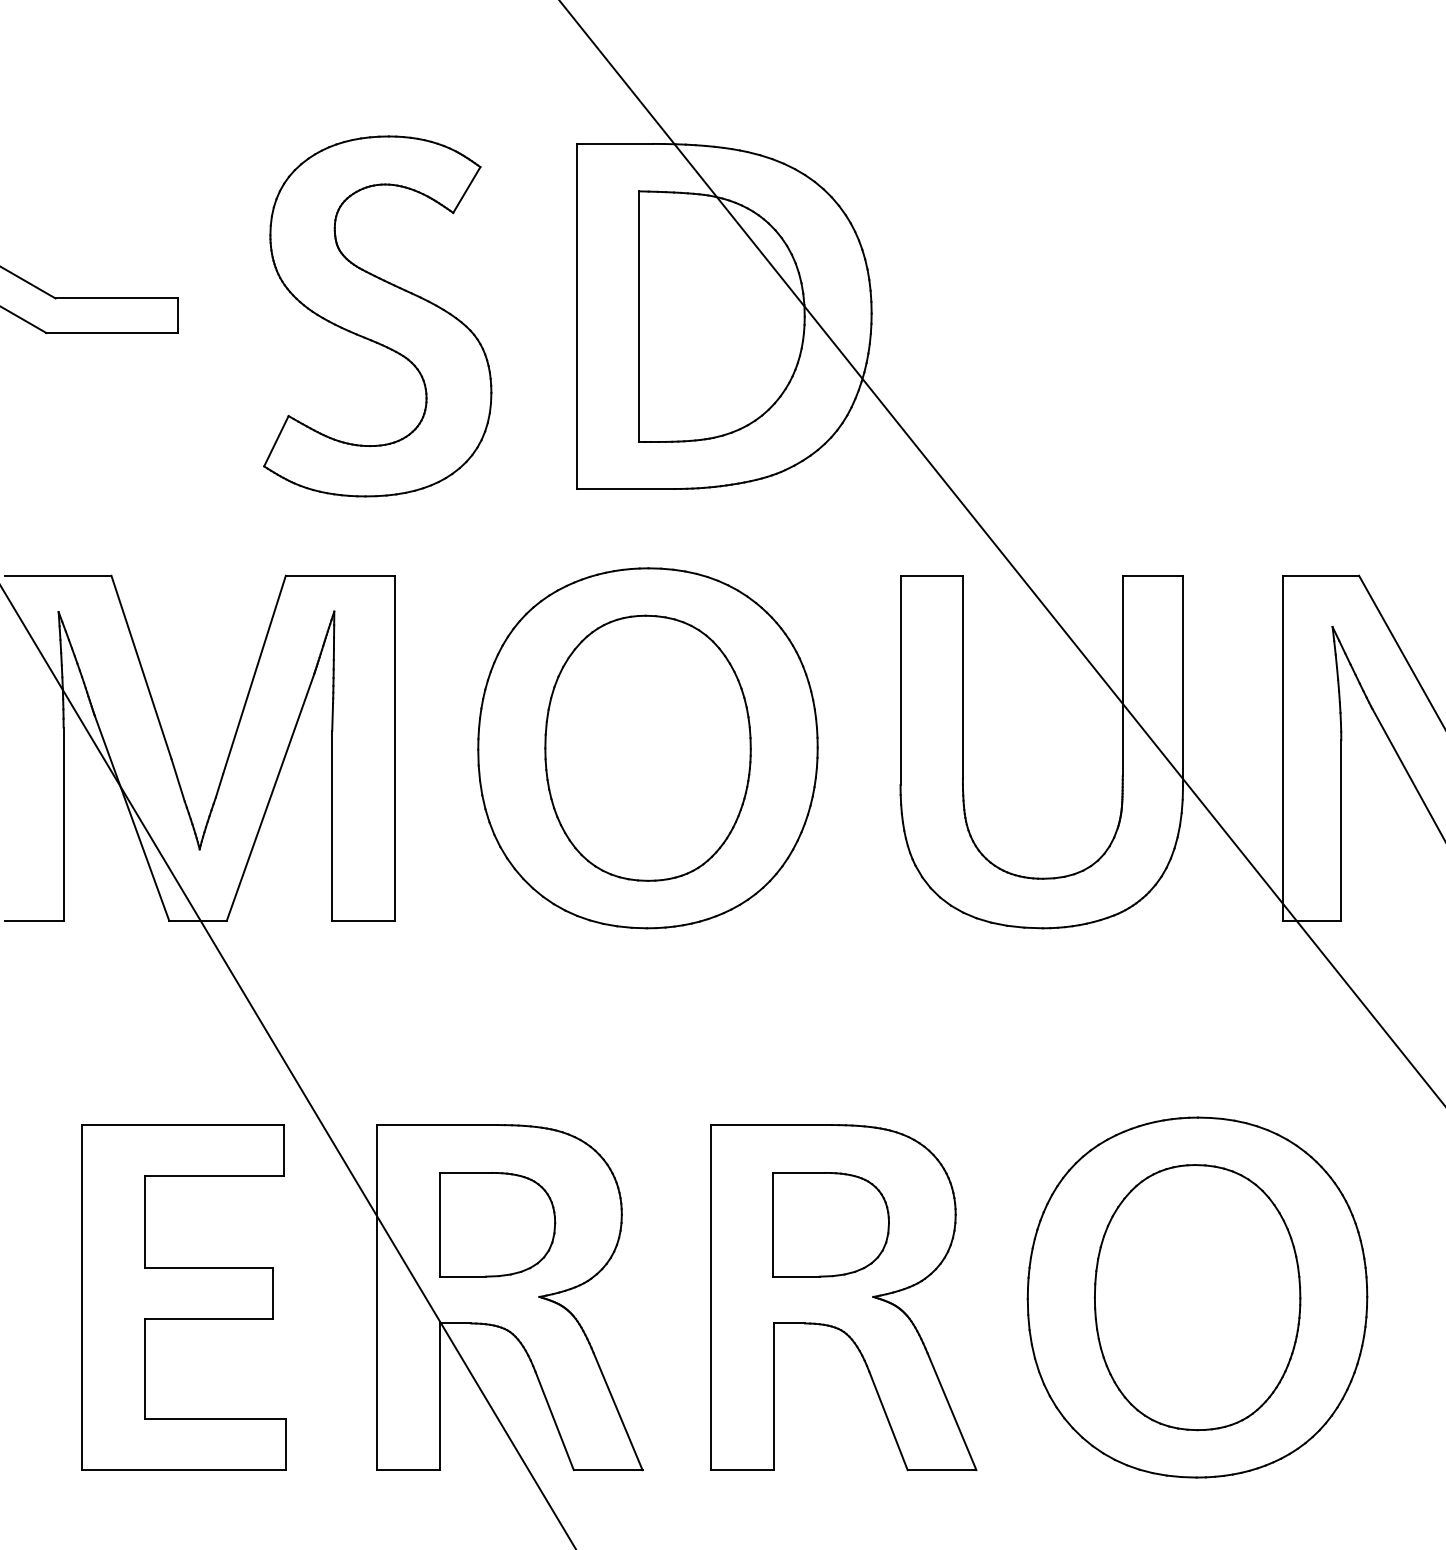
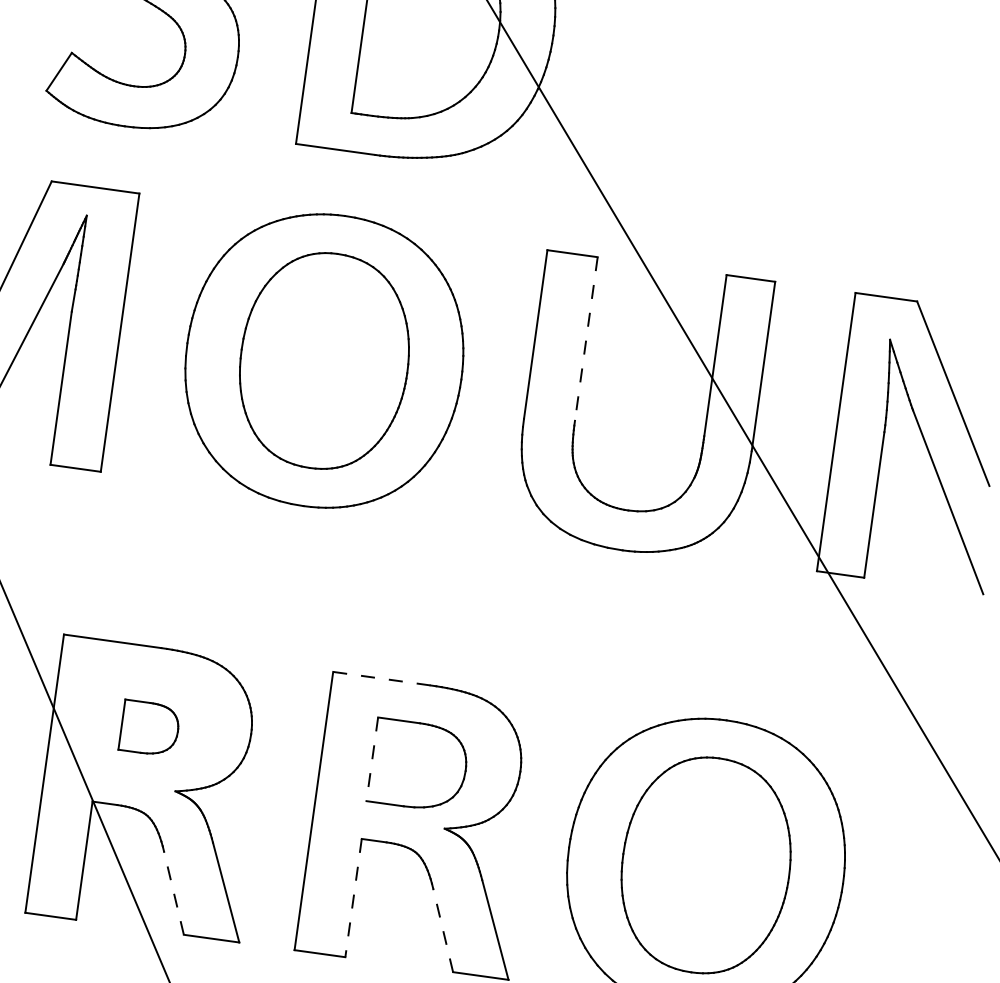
line: (962, 677) -> (585, 339), solid -> dashed
line: (771, 1125) -> (381, 679), solid -> dashed
part: (497, 1224) -> (149, 728), size x0.6
line: (773, 1224) -> (372, 759), solid -> dashed
line: (774, 1397) -> (353, 898), solid -> dashed
line: (554, 1420) -> (173, 892), solid -> dashed
line: (888, 1420) -> (443, 930), solid -> dashed

